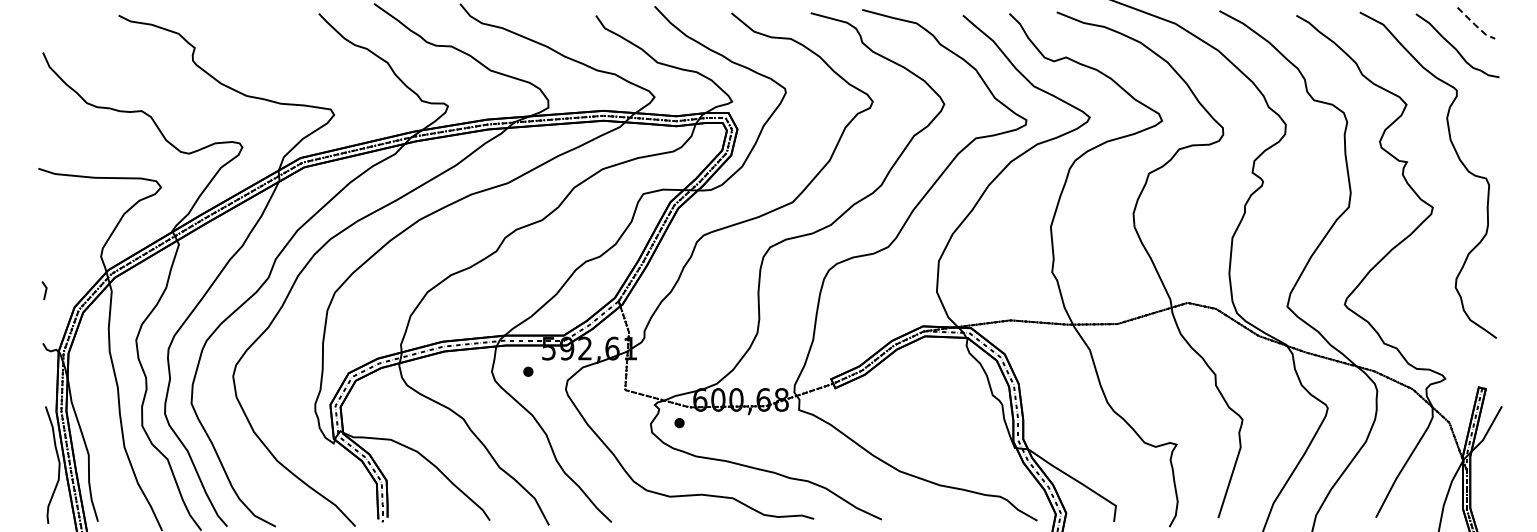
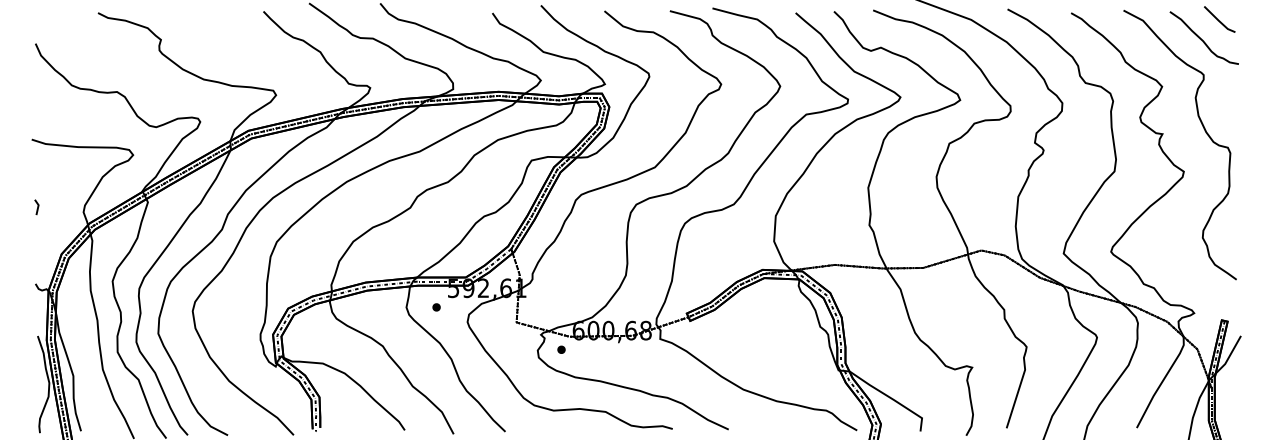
line: (1475, 25) -> (1219, 21), dashed -> solid
line: (45, 290) -> (37, 207), moved

